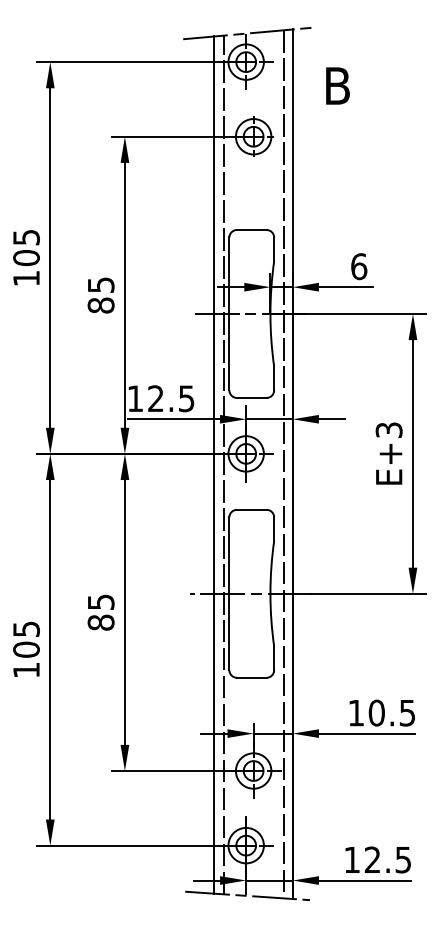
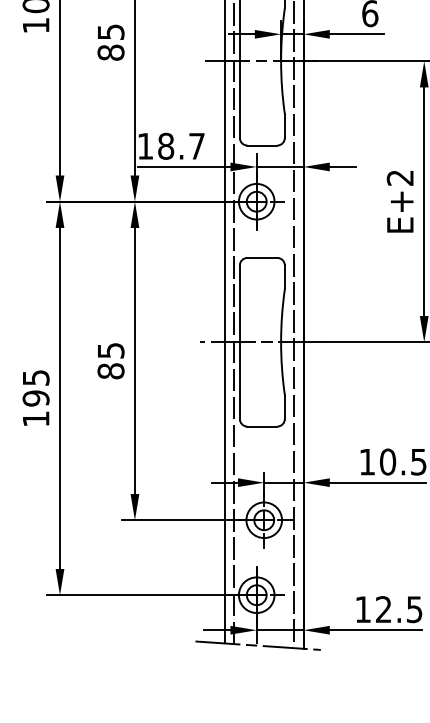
text: (171, 398) -> (181, 146), 12.5 -> 18.7
text: (389, 430) -> (400, 178), E+3 -> E+2
text: (26, 649) -> (36, 398), 105 -> 195

